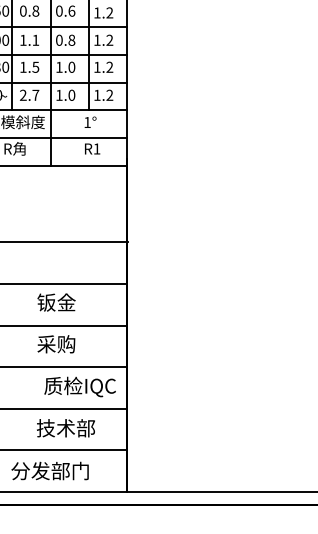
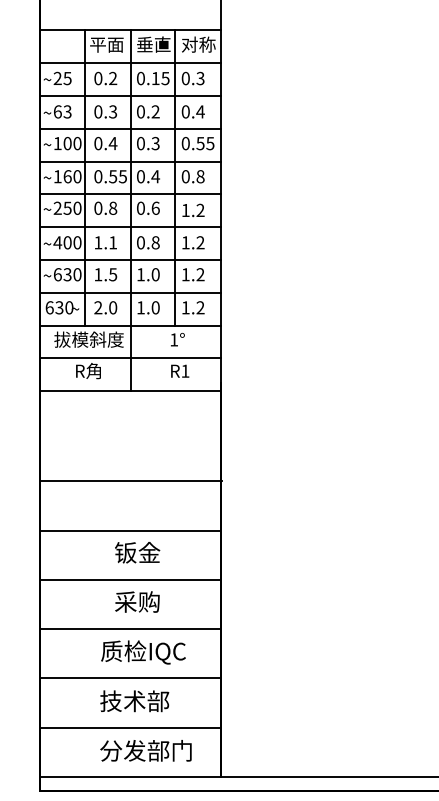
text: (36, 95) -> (113, 307), 2.7 -> 2.0
text: (80, 386) -> (143, 652), moved
text: (65, 428) -> (134, 701), moved
text: (49, 470) -> (145, 750), moved

